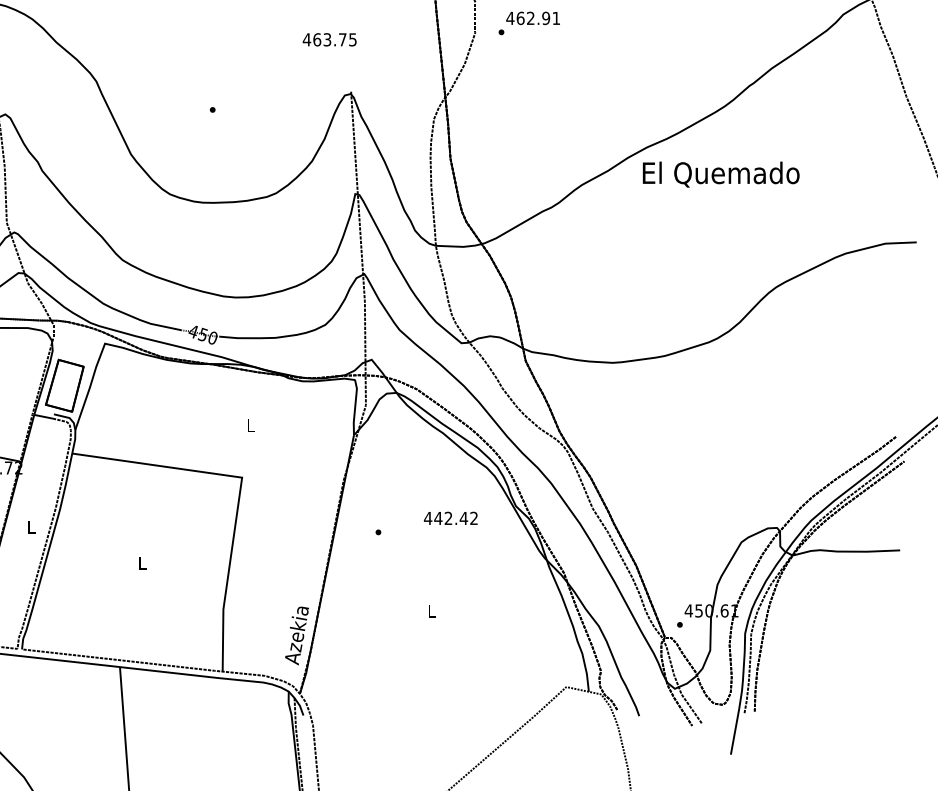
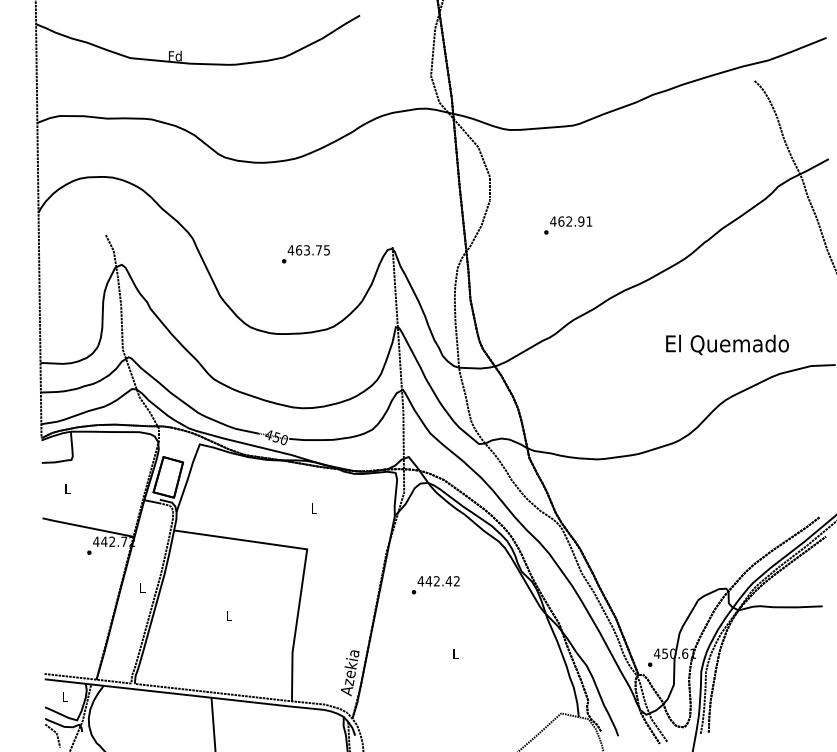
text: (529, 23) -> (568, 225), moved
text: (329, 40) -> (308, 250), moved
text: (721, 174) -> (727, 344), moved
text: (450, 518) -> (438, 581), moved

